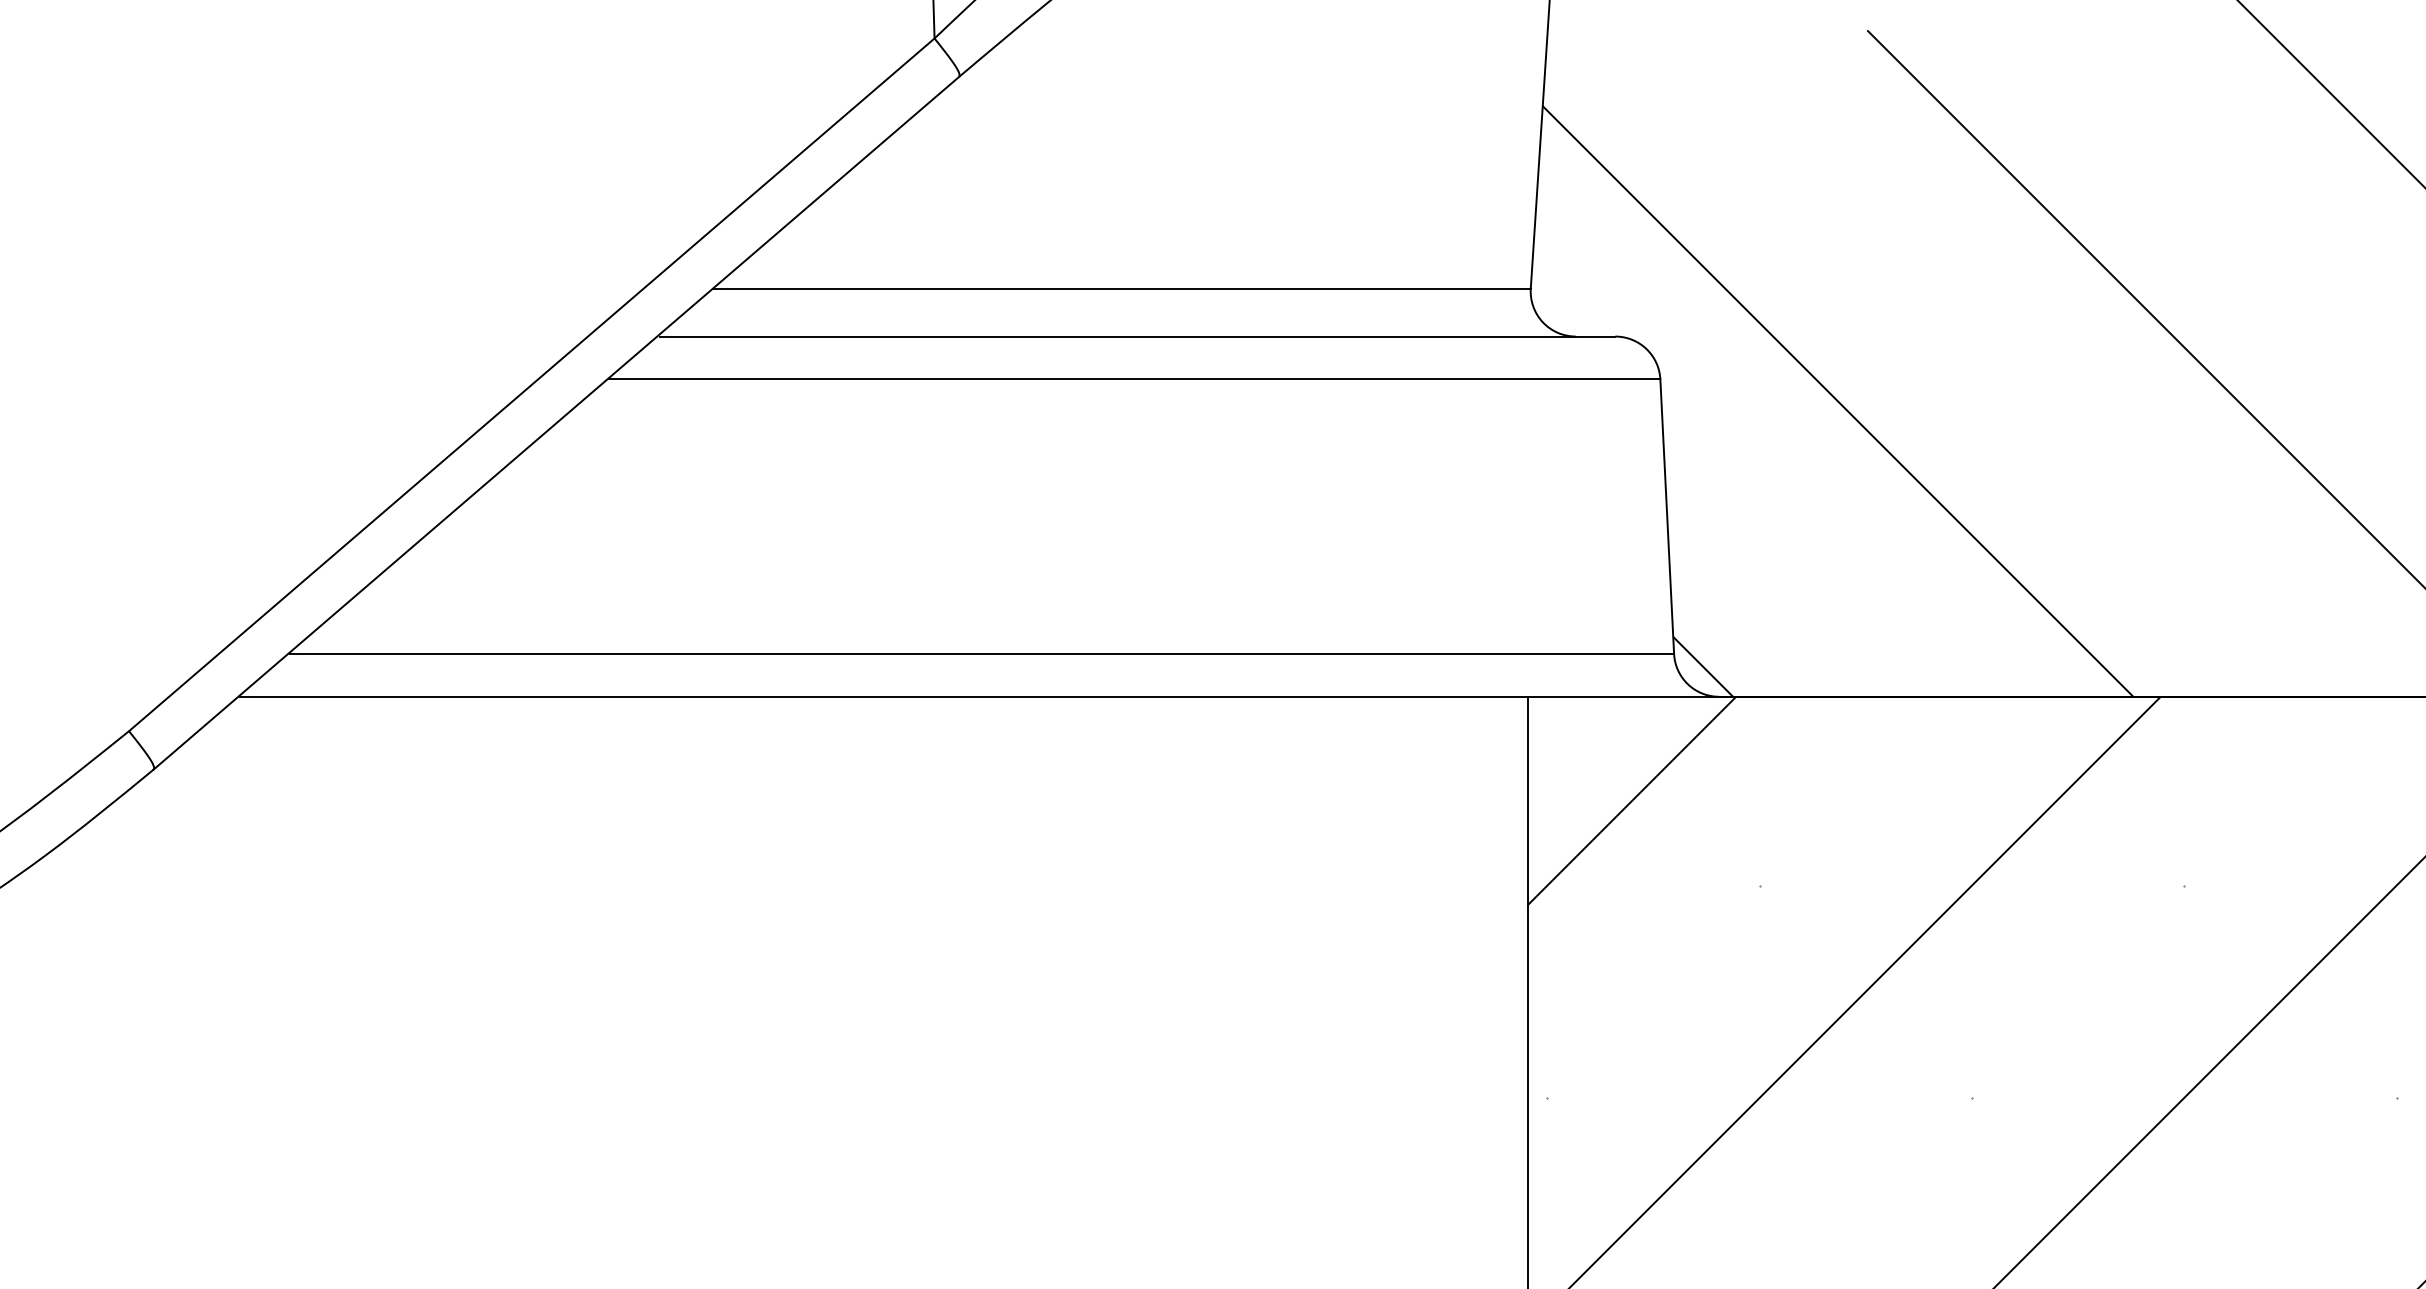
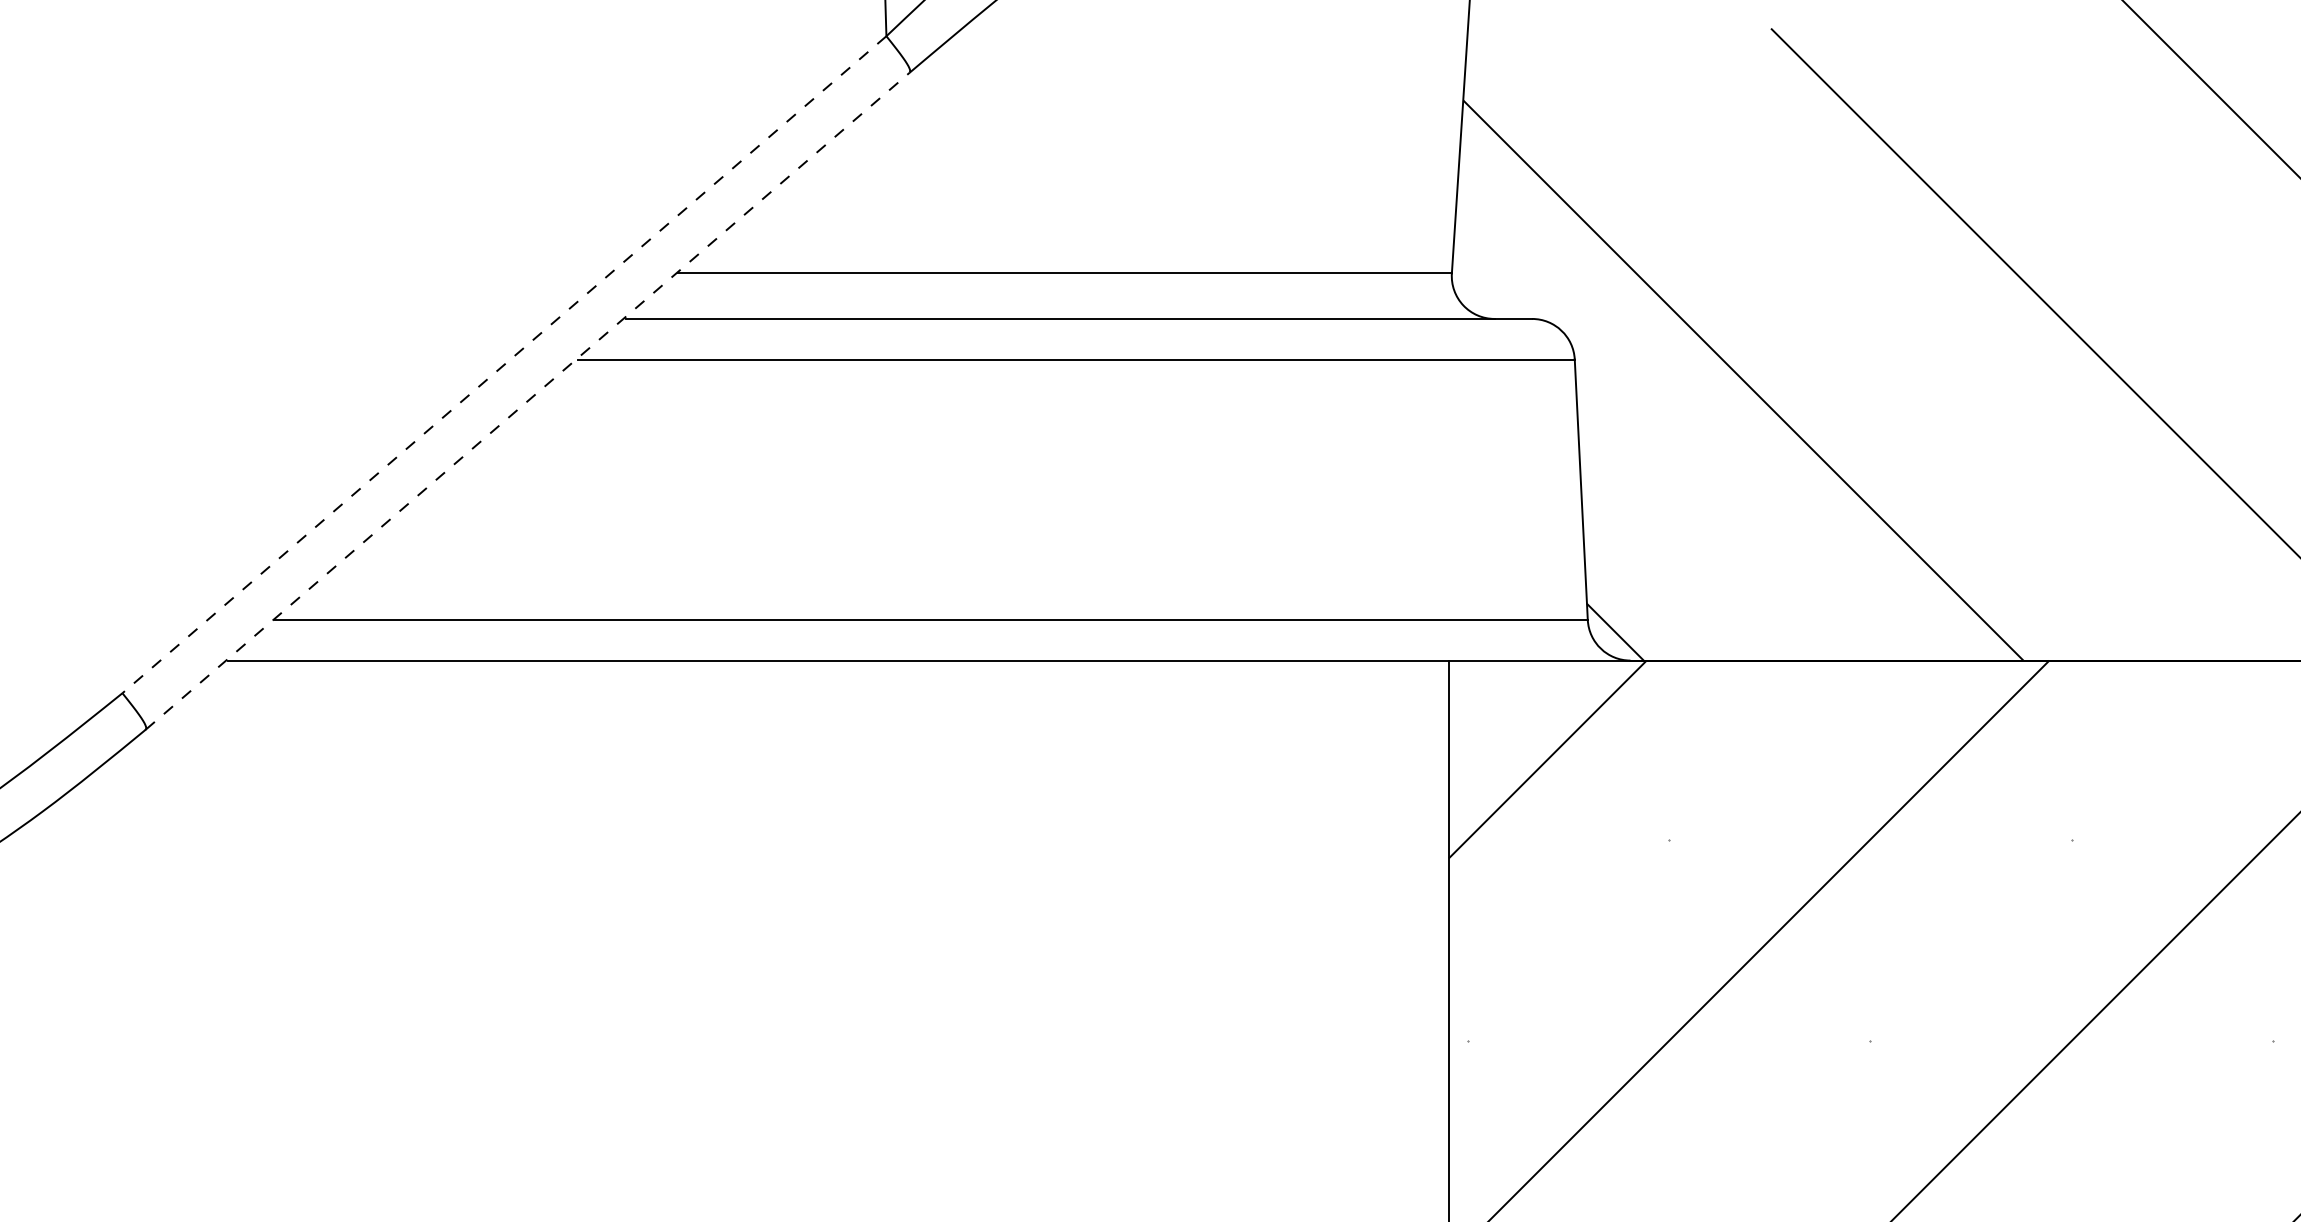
line: (531, 385) -> (504, 365), solid -> dashed
line: (556, 422) -> (527, 400), solid -> dashed

